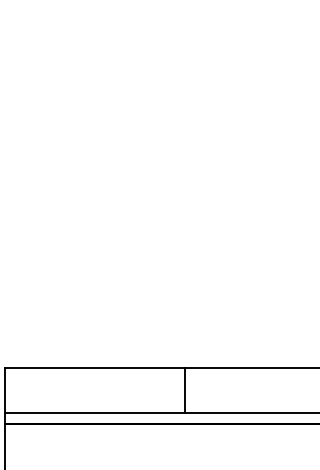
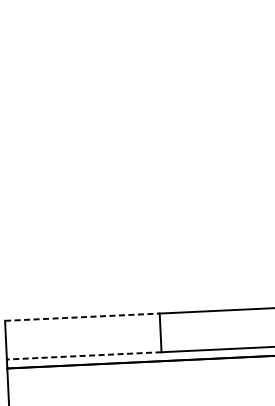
line: (94, 368) -> (82, 317), solid -> dashed
line: (94, 413) -> (83, 356), solid -> dashed

